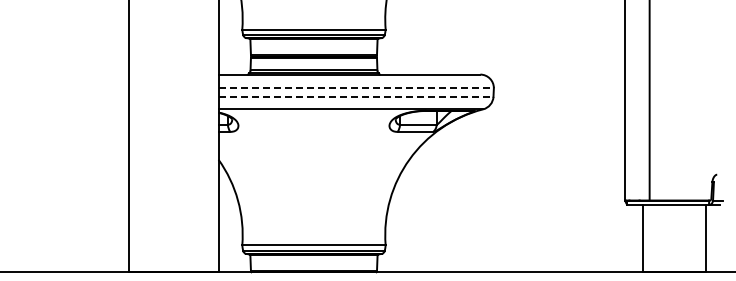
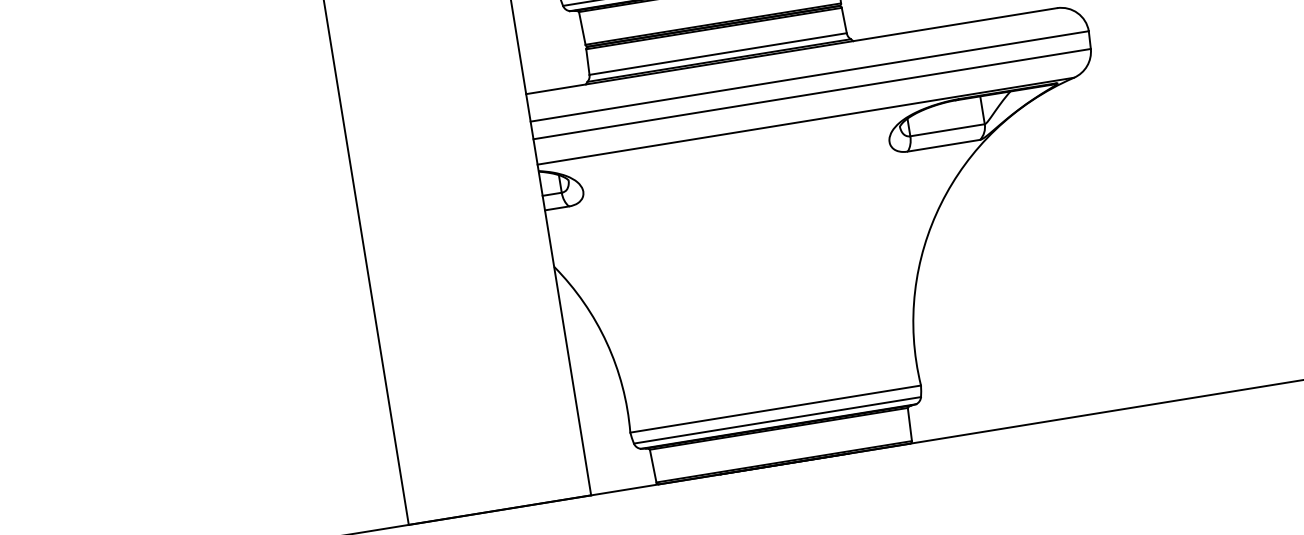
line: (356, 88) -> (810, 77), dashed -> solid
line: (356, 96) -> (812, 93), dashed -> solid

